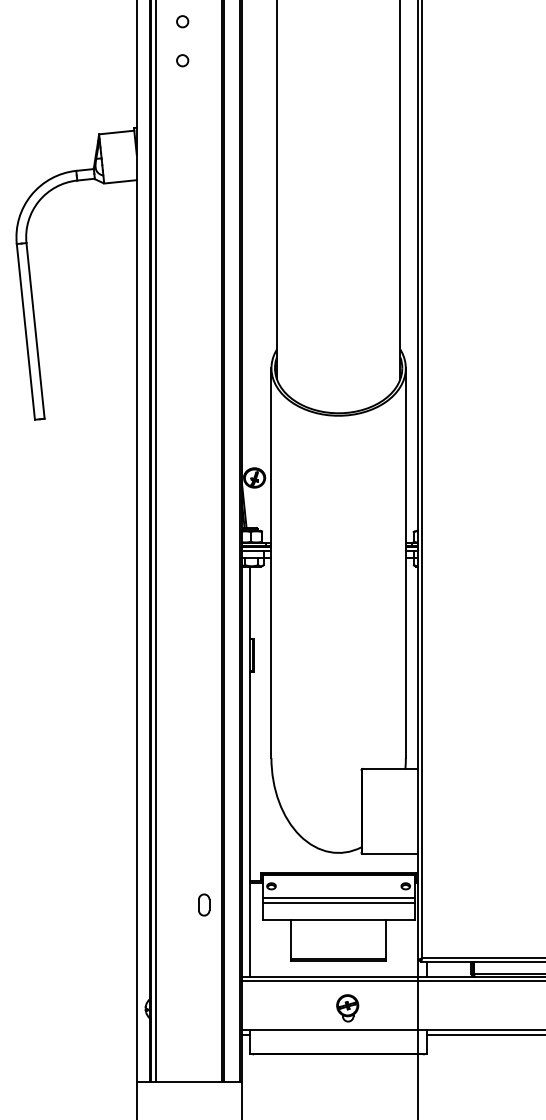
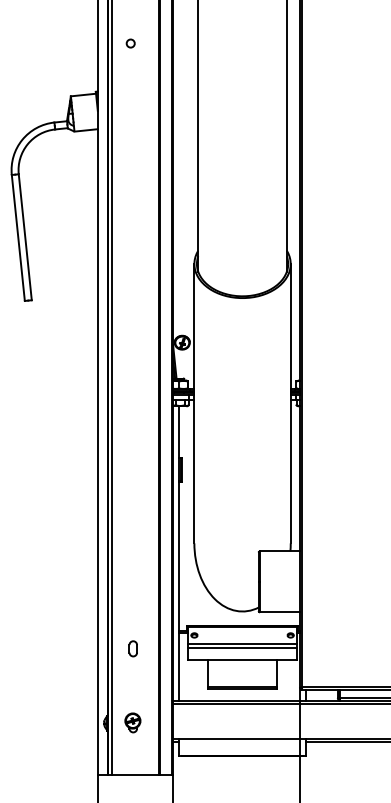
circle: (182, 21) -> (130, 15), removed
part: (204, 904) -> (133, 648), moved
part: (347, 1008) -> (132, 723), moved

